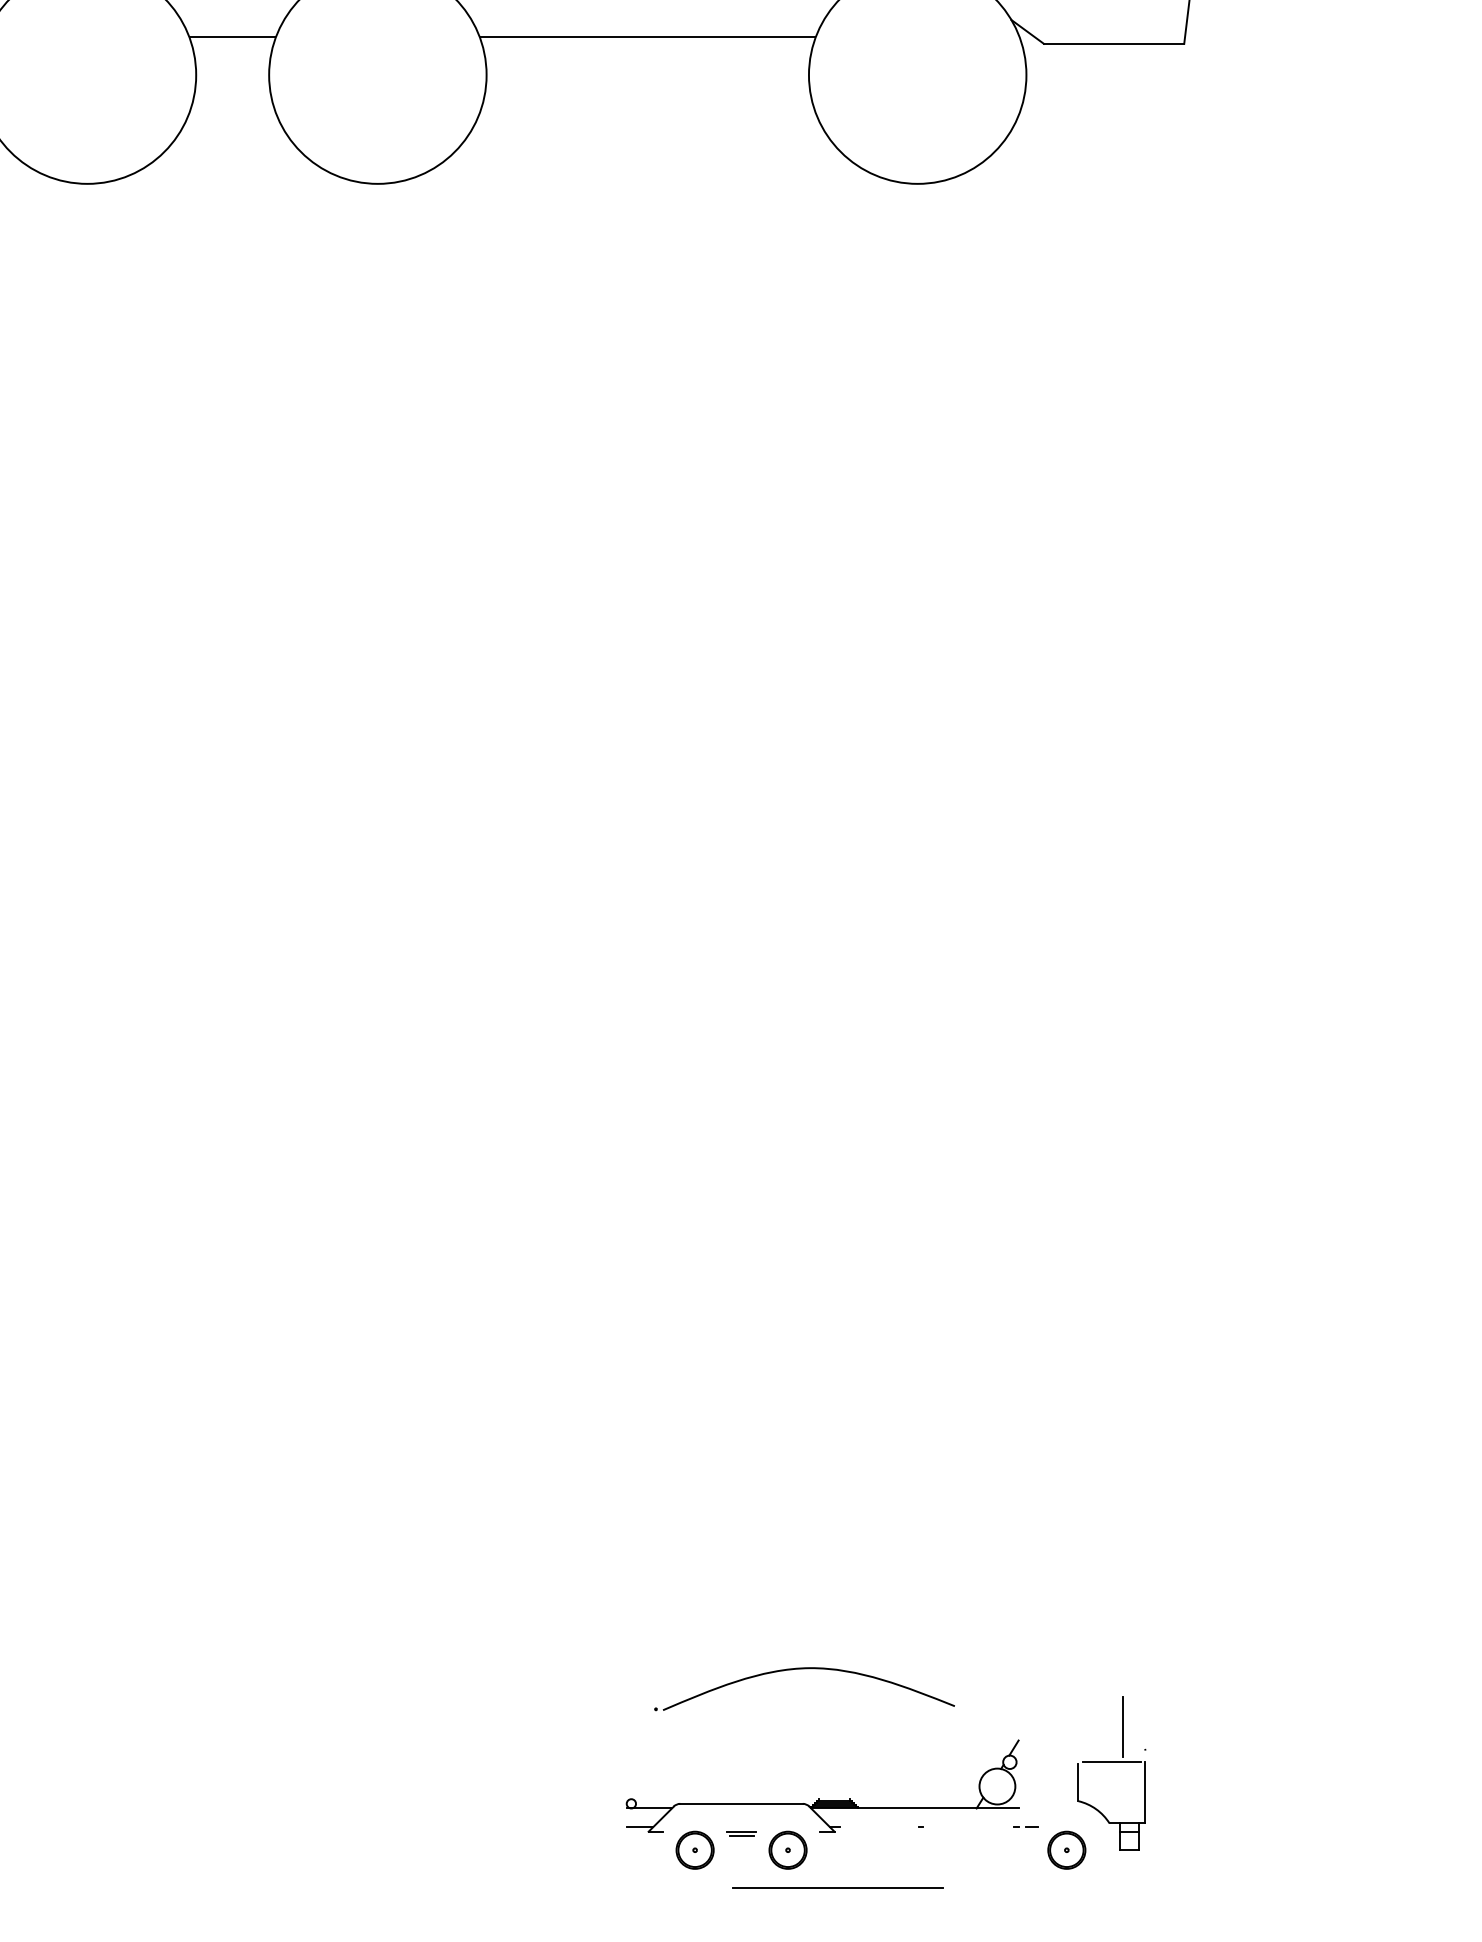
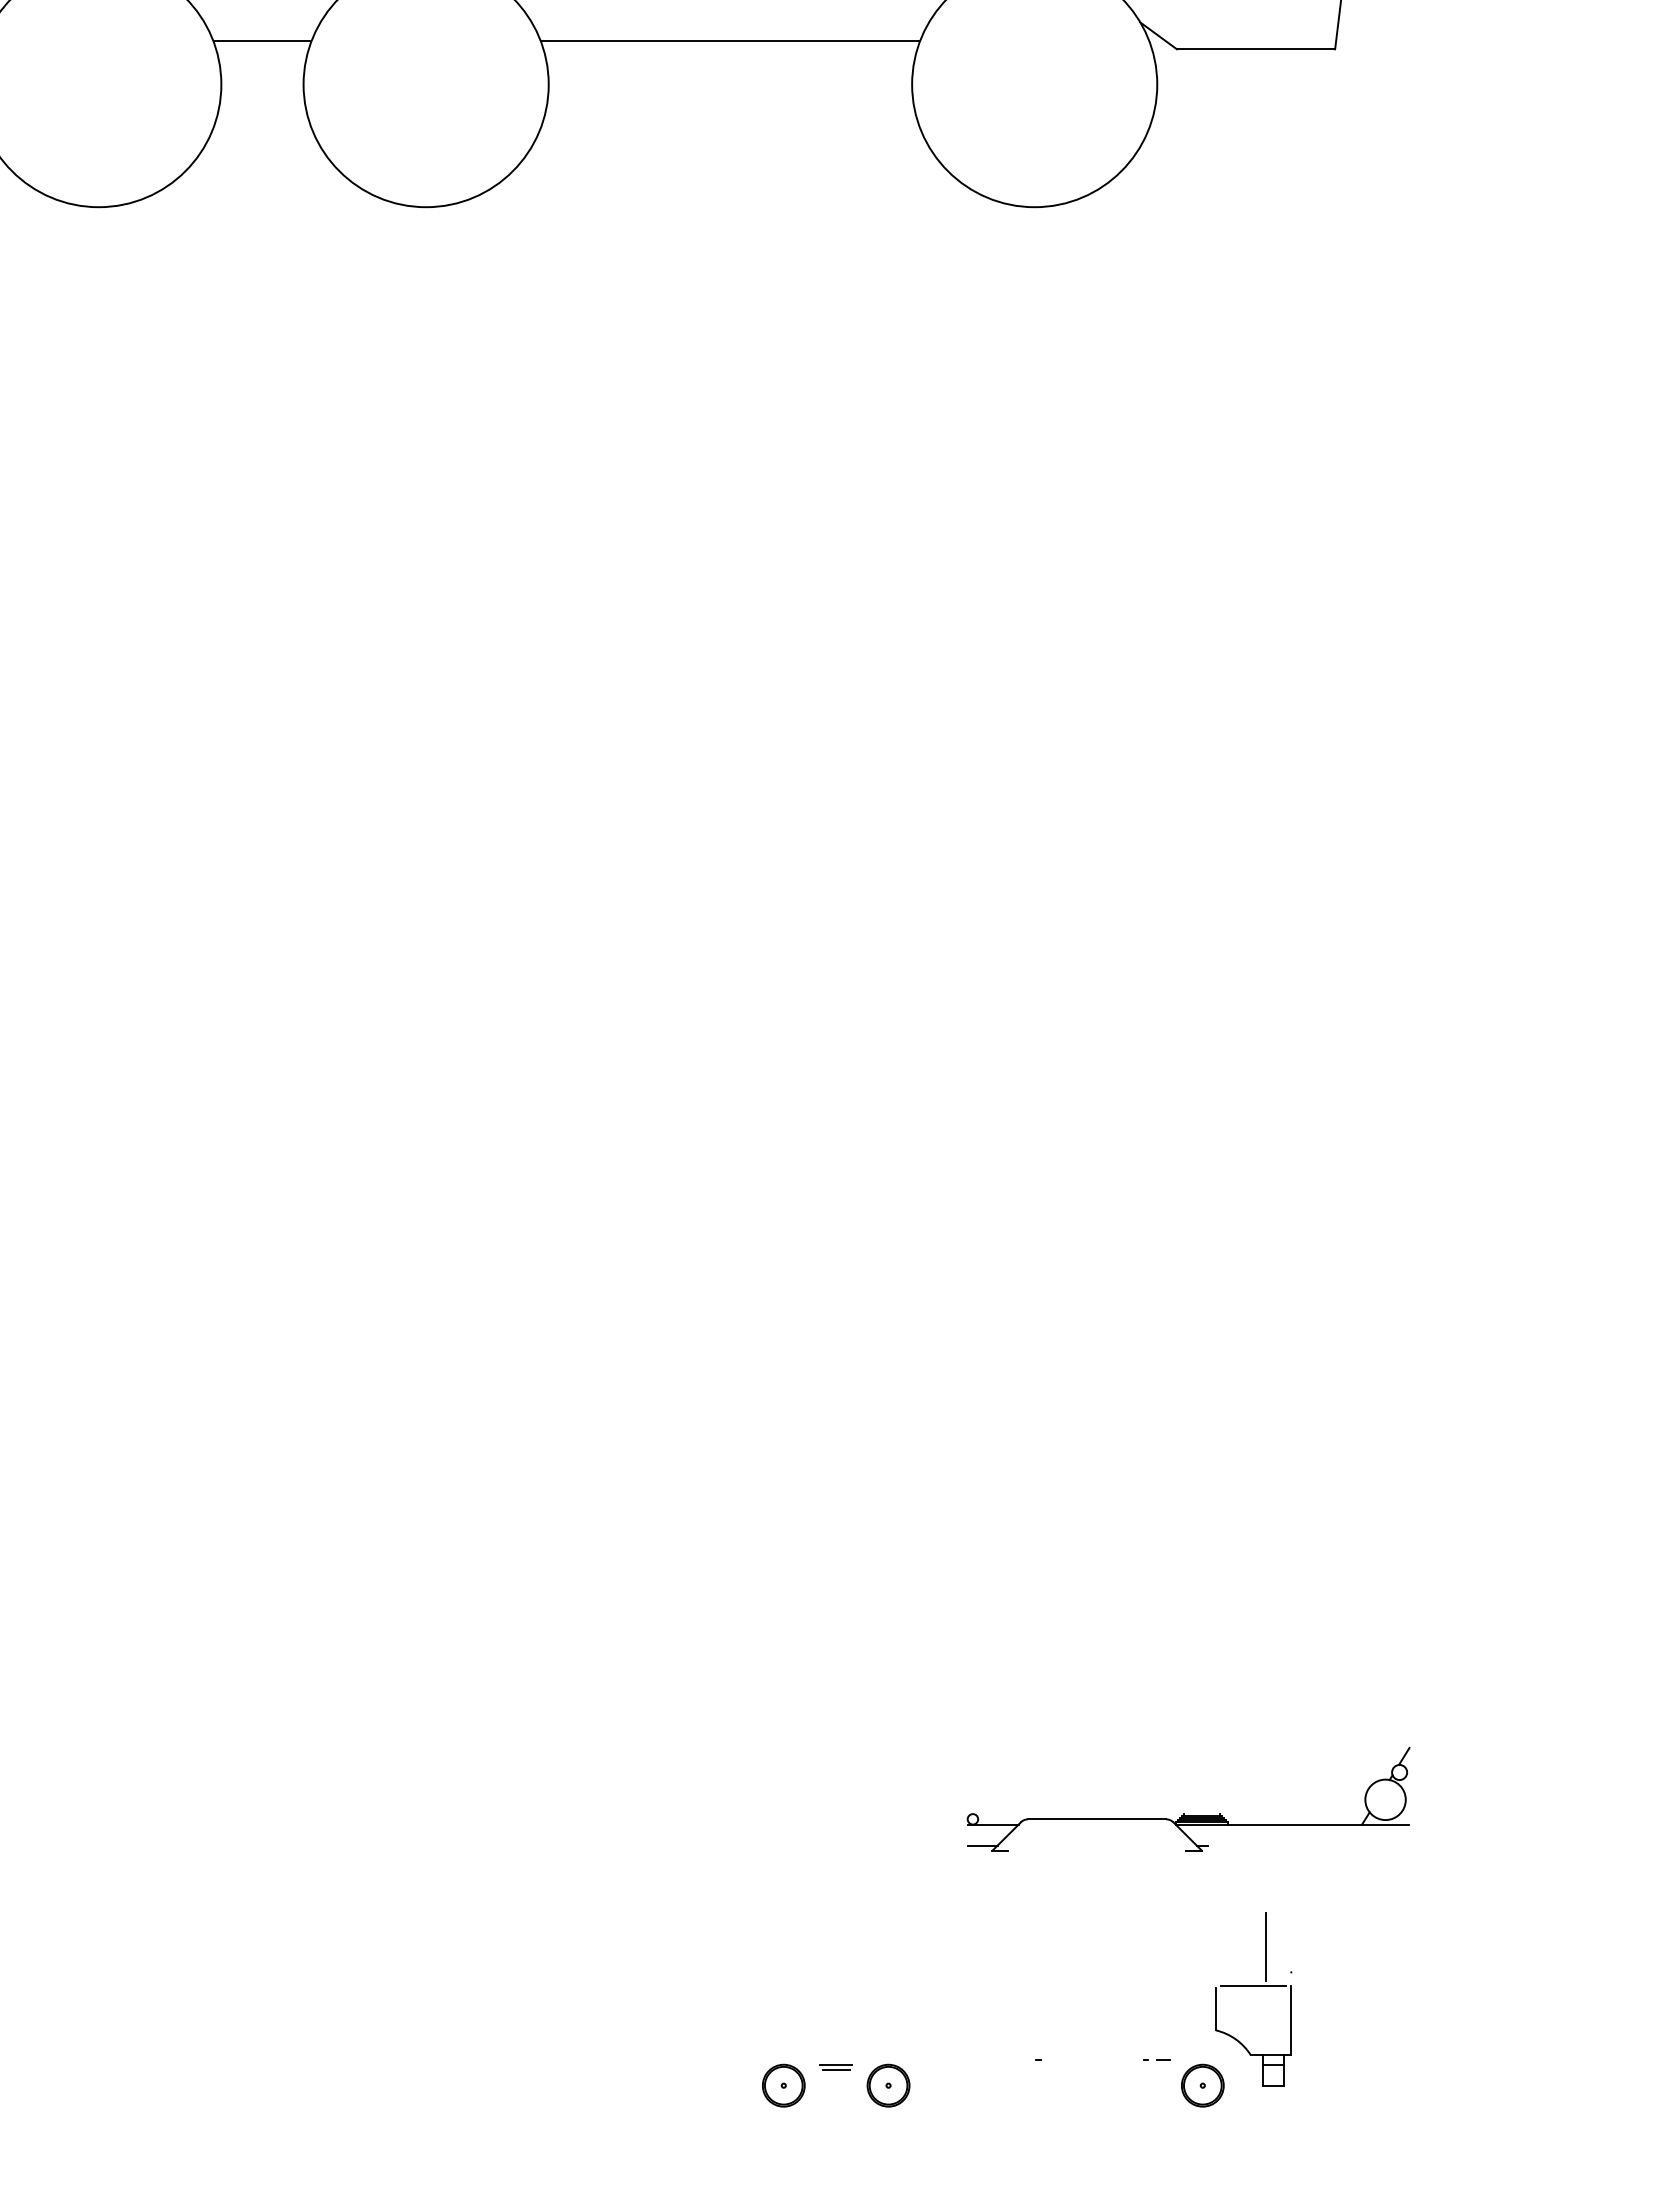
part: (803, 1669) -> (906, 1881), removed
part: (819, 1798) -> (1184, 1813), moved
line: (837, 1888) -> (944, 2128), removed

